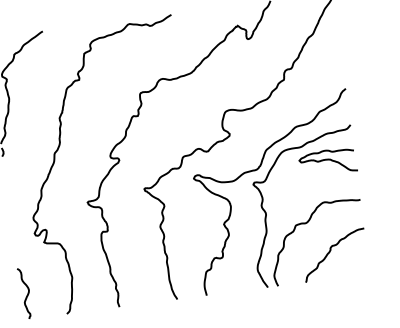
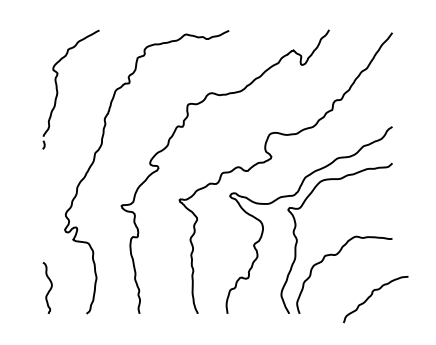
curve: (327, 160) -> (364, 195), removed
curve: (331, 251) -> (372, 295), moved

